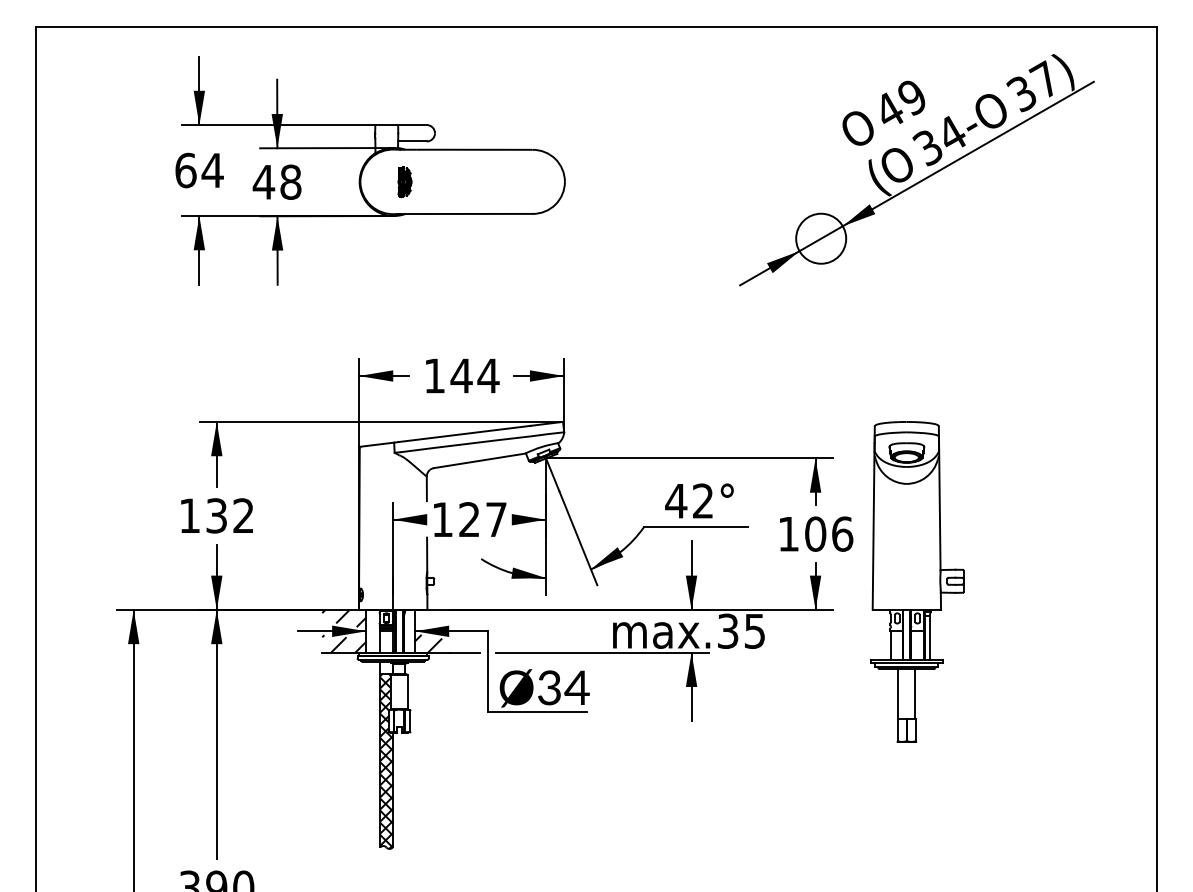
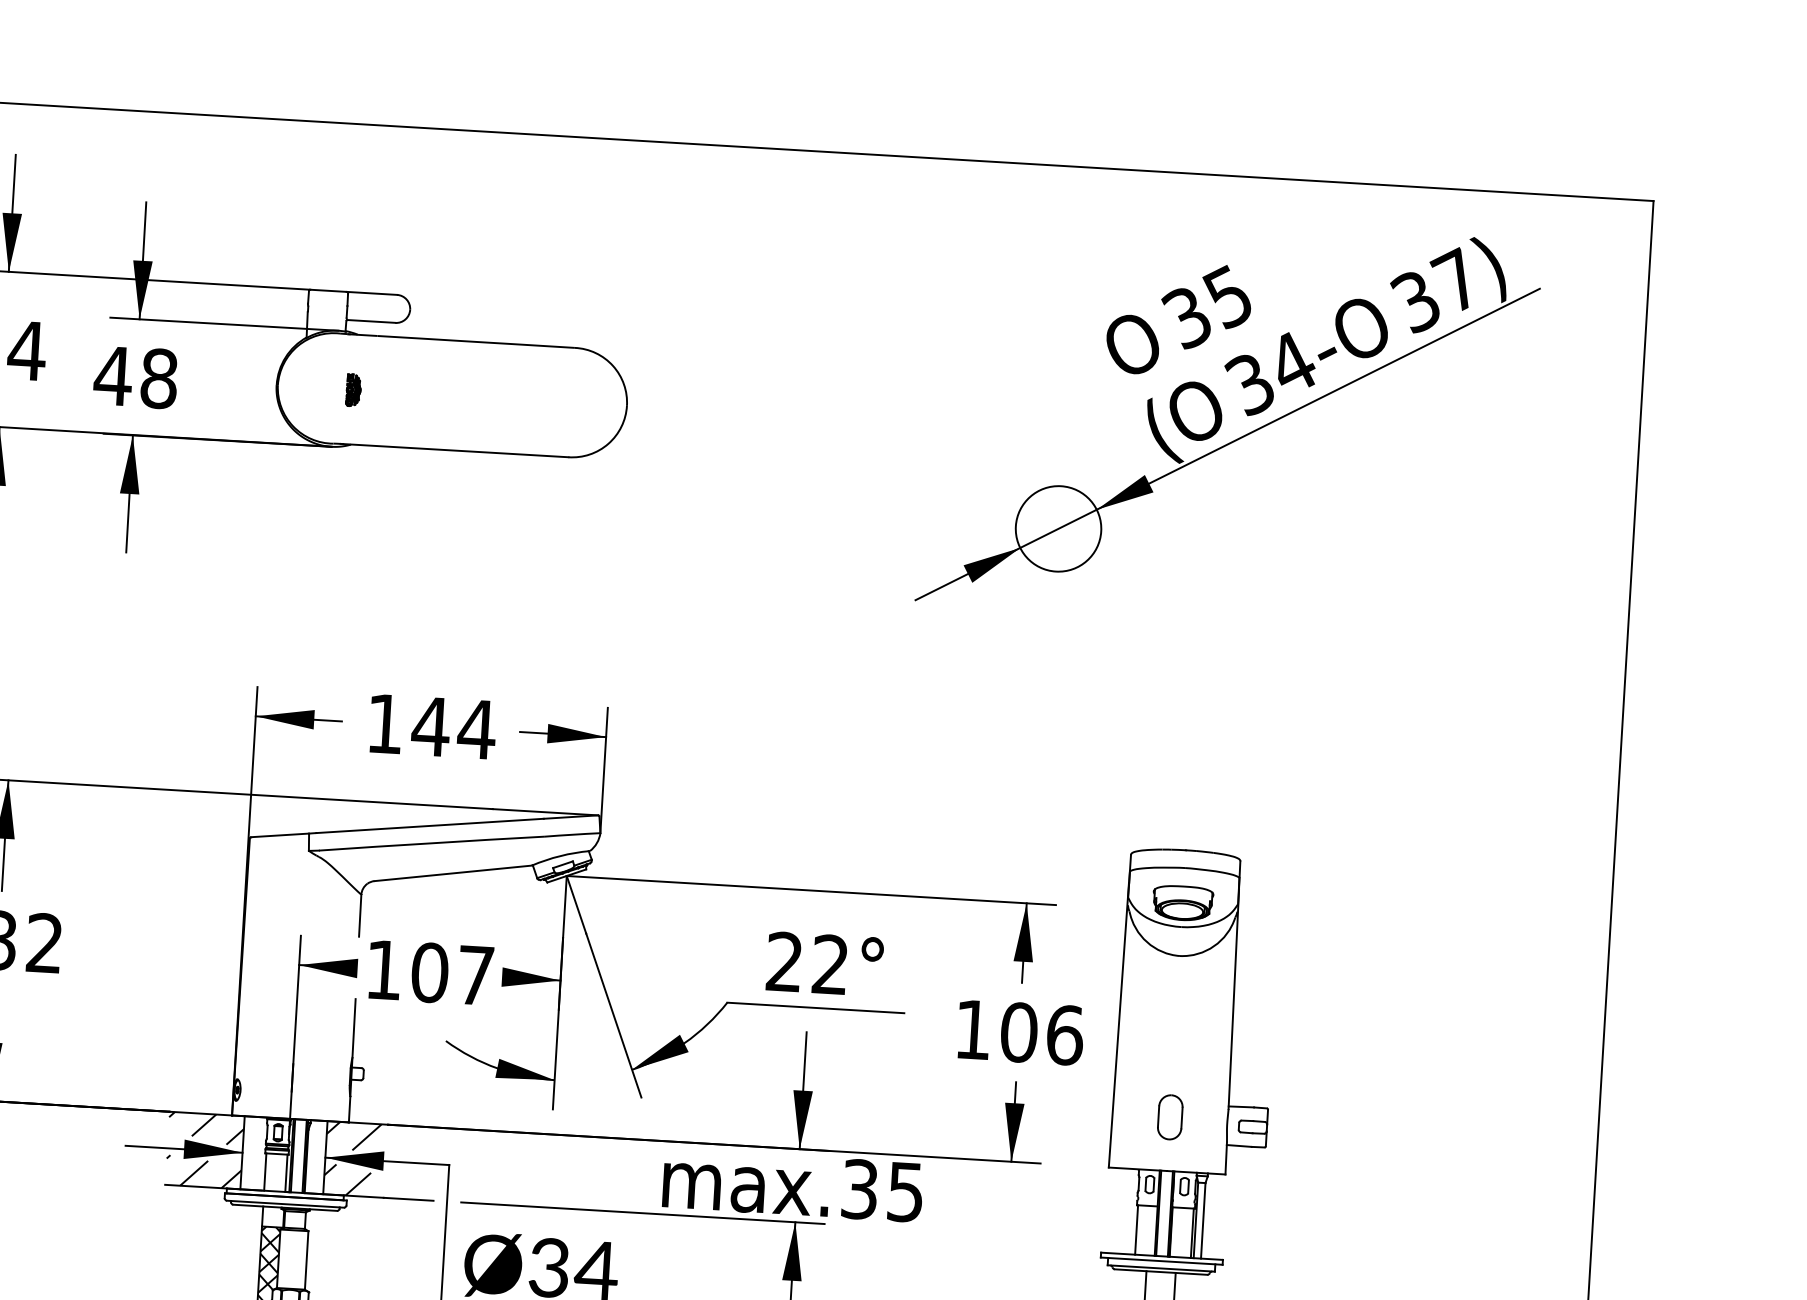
text: (899, 103) -> (1205, 306), 49 -> 35
part: (404, 182) -> (353, 390), size x0.62
text: (676, 500) -> (785, 960), 42° -> 22°
text: (469, 519) -> (429, 972), 127 -> 107
part: (906, 578) -> (1169, 1117), added
hatch: (430, 617) -> (353, 1135), added

